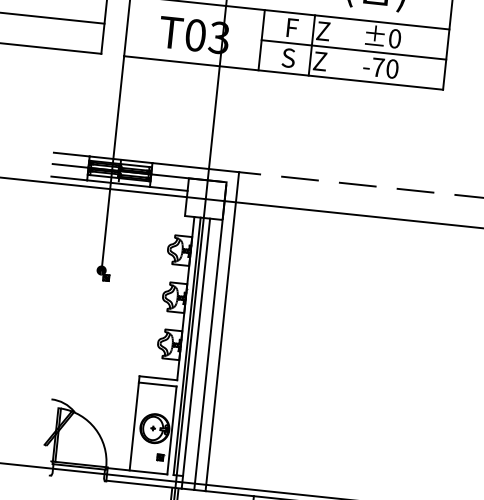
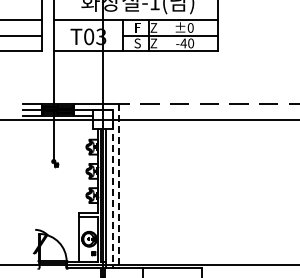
text: (377, 67) -> (183, 43), -70 -> -40
line: (222, 332) -> (118, 186), solid -> dashed
line: (209, 338) -> (112, 190), solid -> dashed

